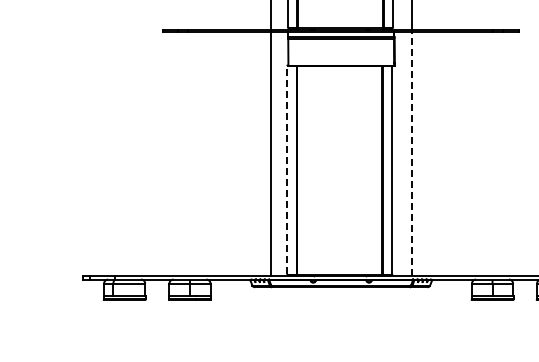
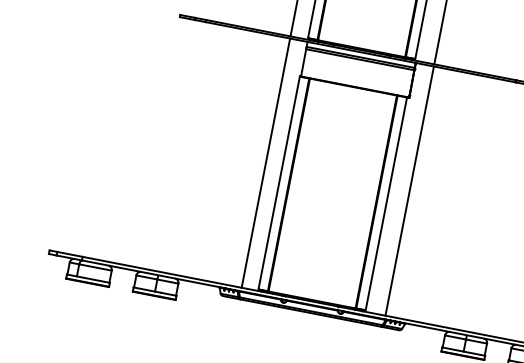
line: (412, 153) -> (410, 190), dashed -> solid
line: (287, 169) -> (279, 182), dashed -> solid

